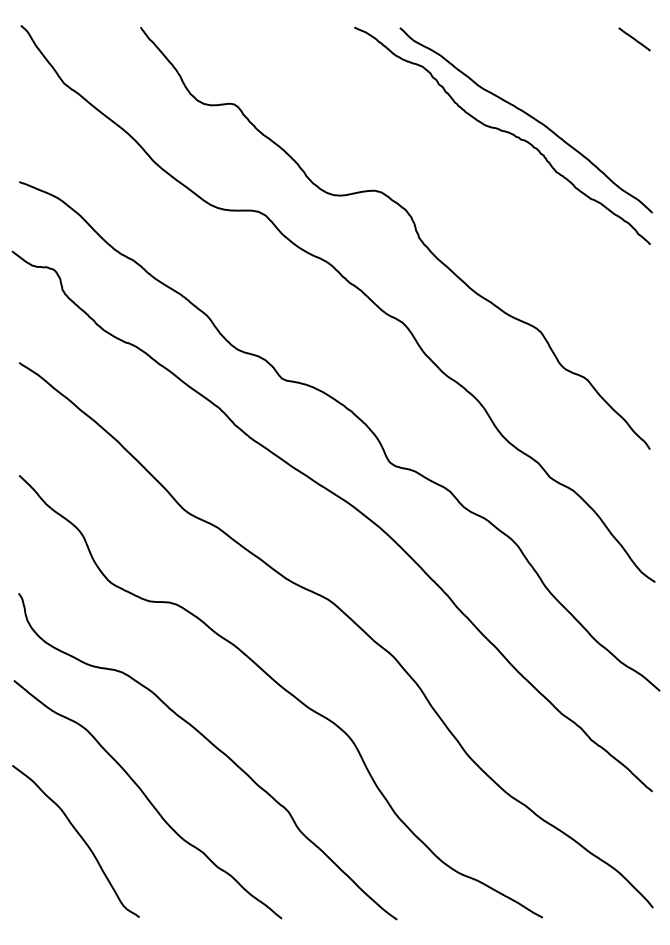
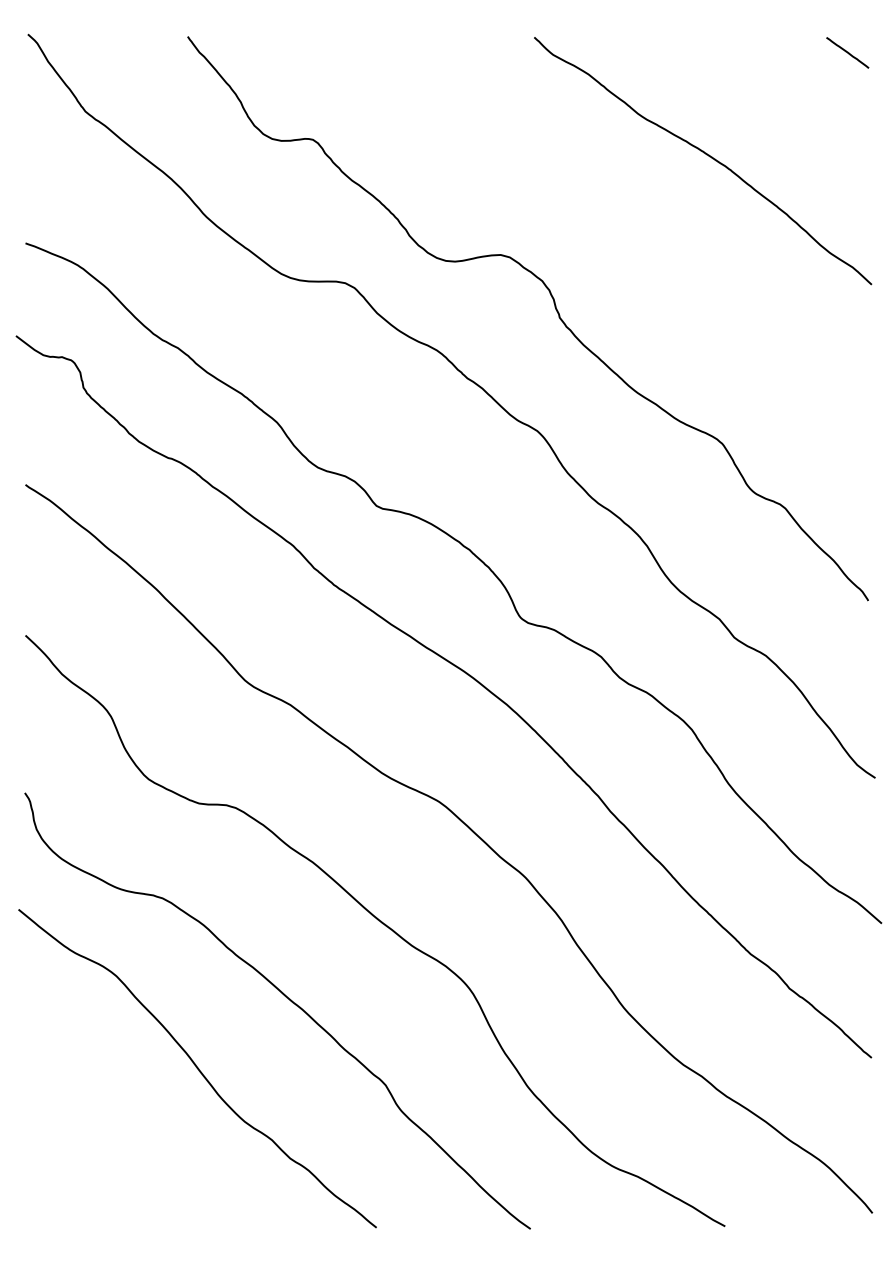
curve: (504, 132) -> (673, 177), removed
curve: (79, 836) -> (106, 1117), removed

